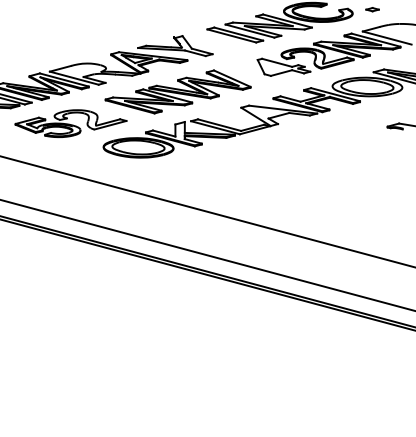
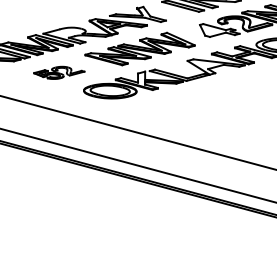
part: (70, 123) -> (59, 72), size x0.6

